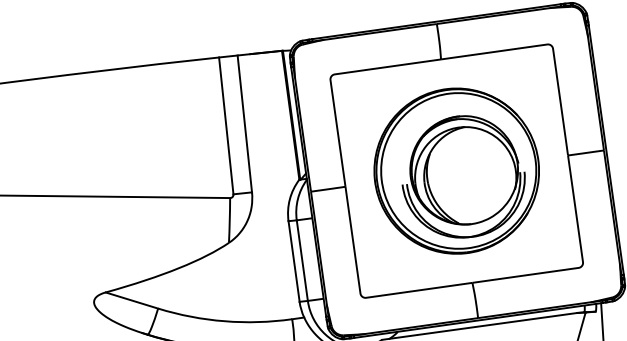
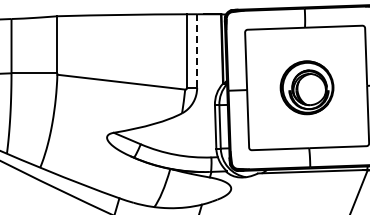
line: (245, 124) -> (197, 51), solid -> dashed
part: (455, 170) -> (306, 87), size x0.6

